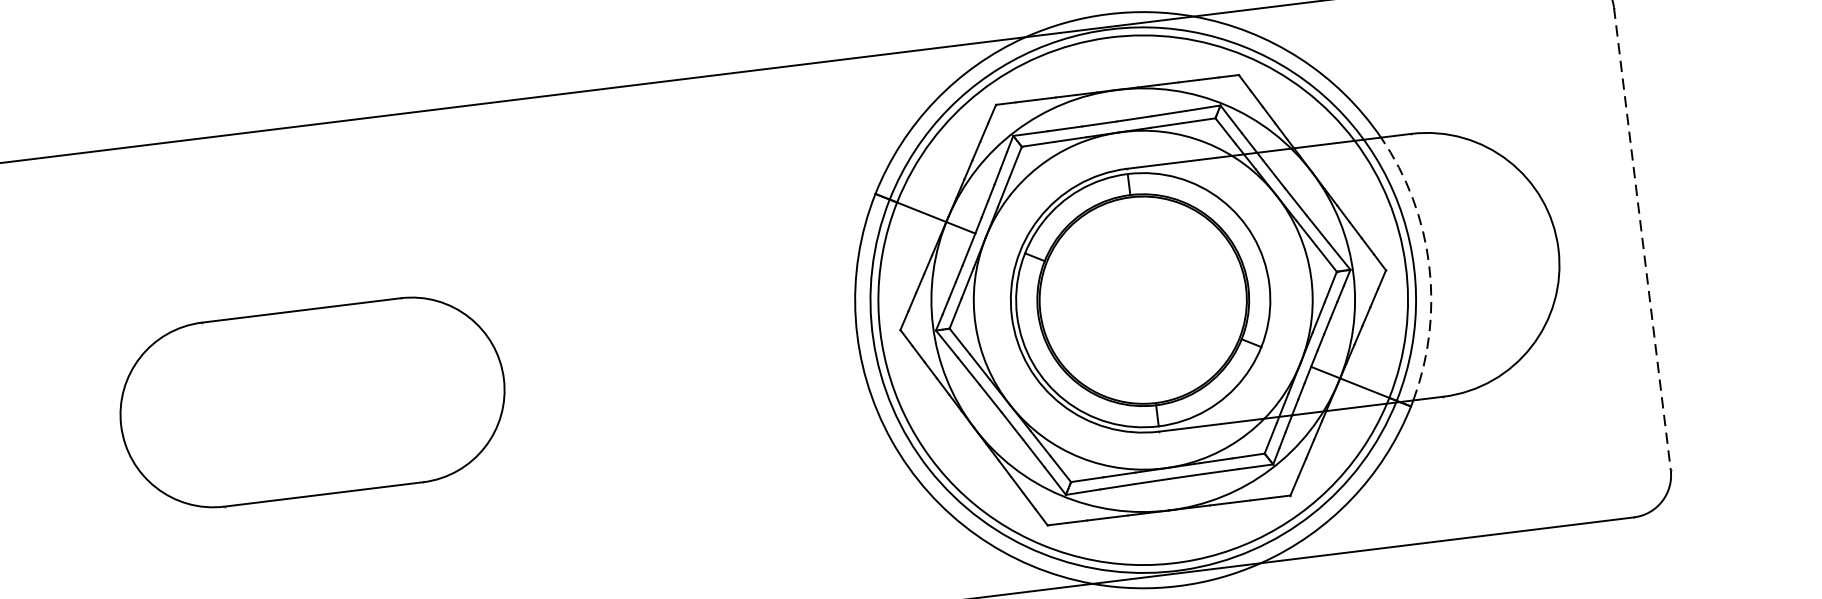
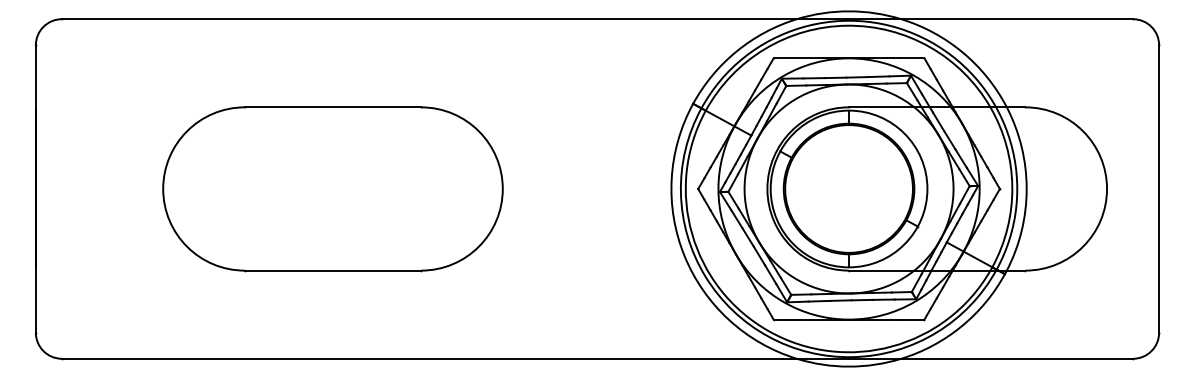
line: (1643, 239) -> (1159, 189), dashed -> solid
arc: (1428, 265) -> (1026, 189), dashed -> solid
part: (311, 403) -> (332, 189), size x1.43

